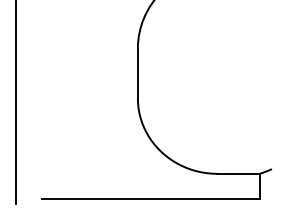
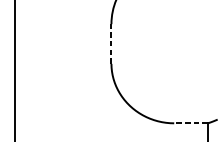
line: (137, 73) -> (111, 43), solid -> dashed
line: (237, 173) -> (190, 123), solid -> dashed

